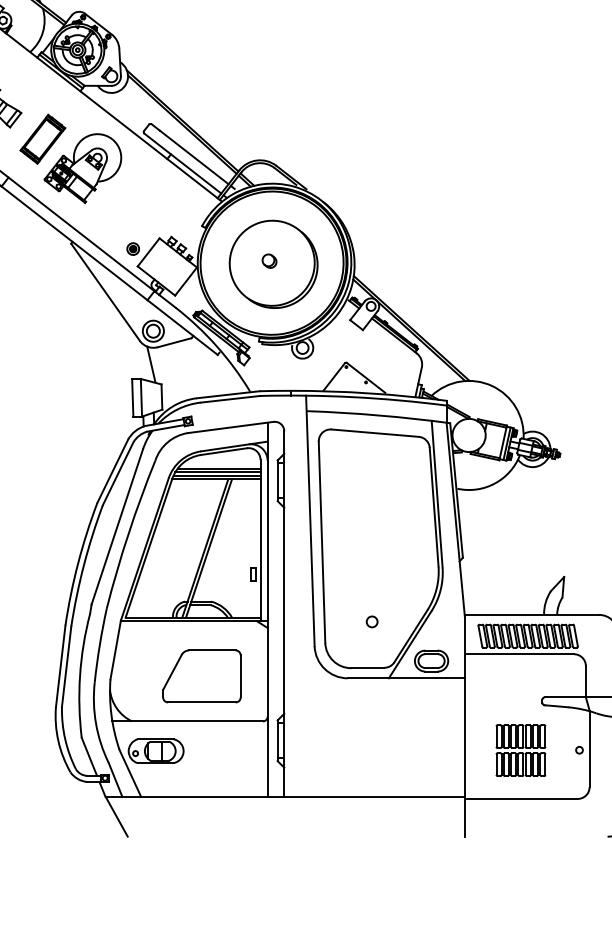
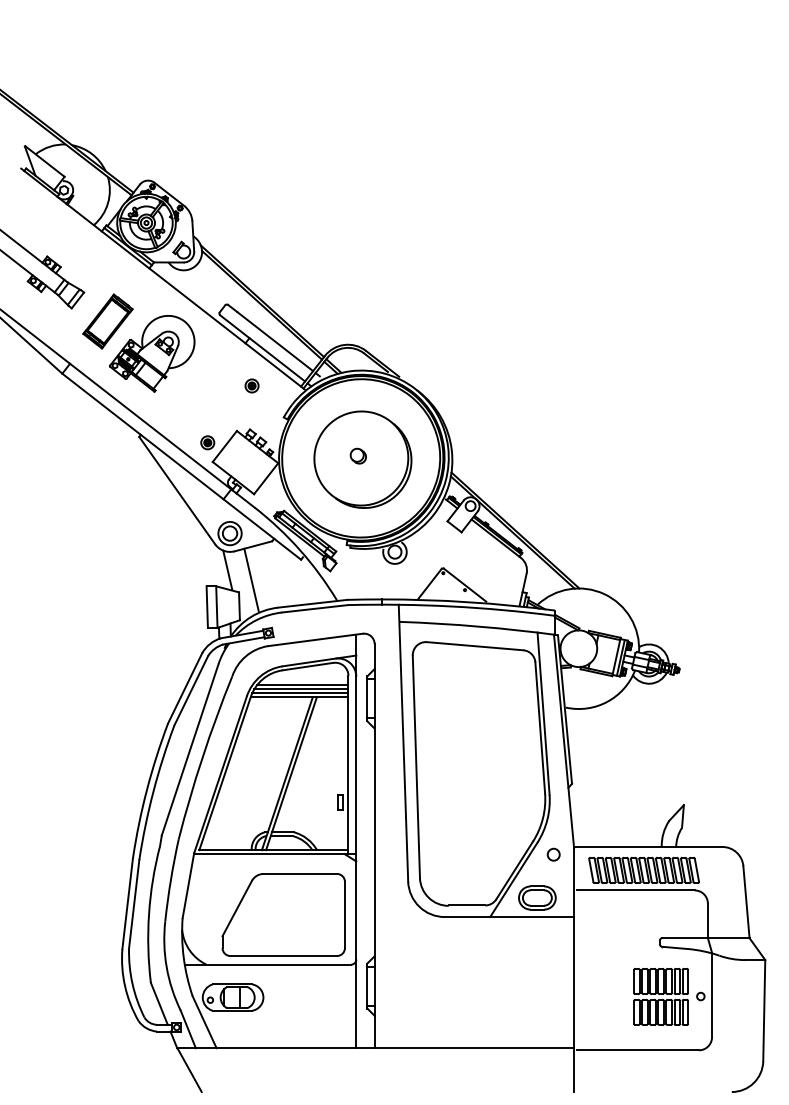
part: (172, 197) -> (251, 385), added
line: (172, 372) -> (251, 579), added
circle: (371, 621) -> (553, 854), moved
part: (201, 676) -> (283, 914), size x1.43
part: (520, 750) -> (660, 996), moved

